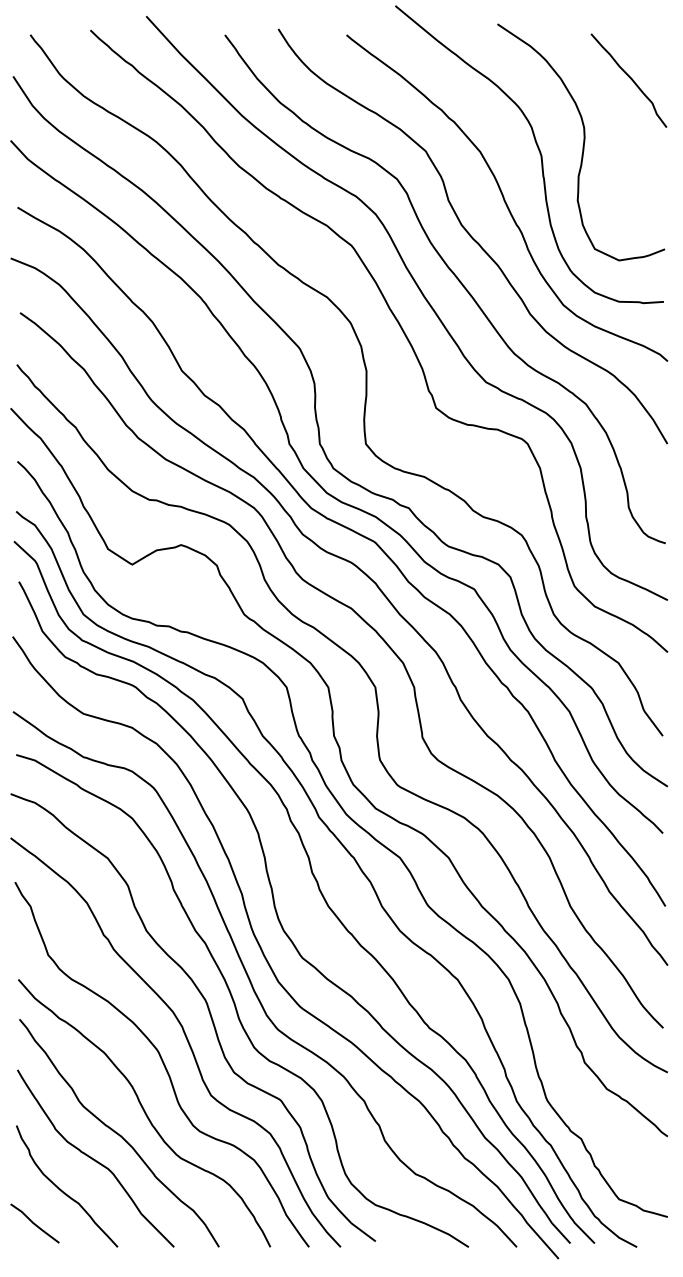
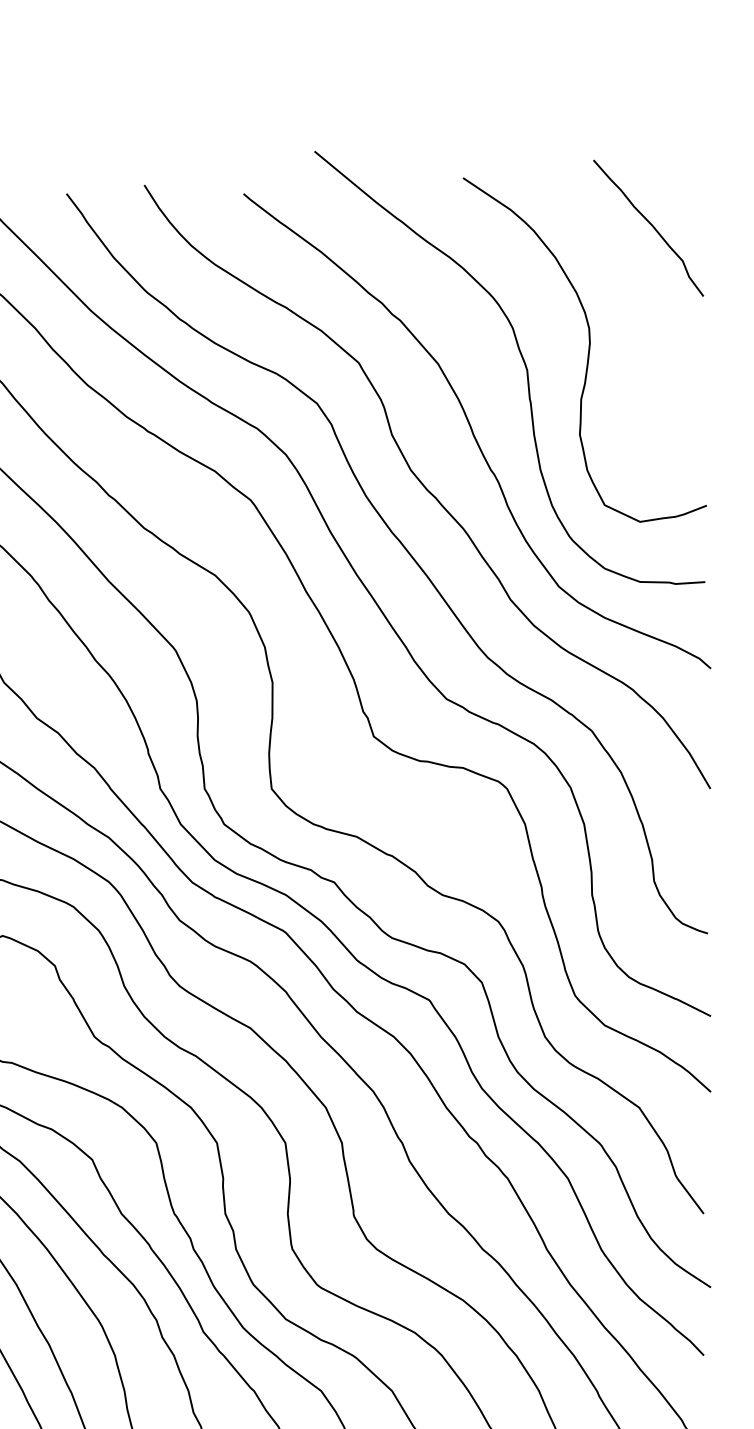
curve: (629, 78) -> (649, 225), moved

